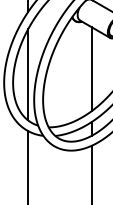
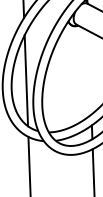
line: (91, 68) -> (89, 72), removed

